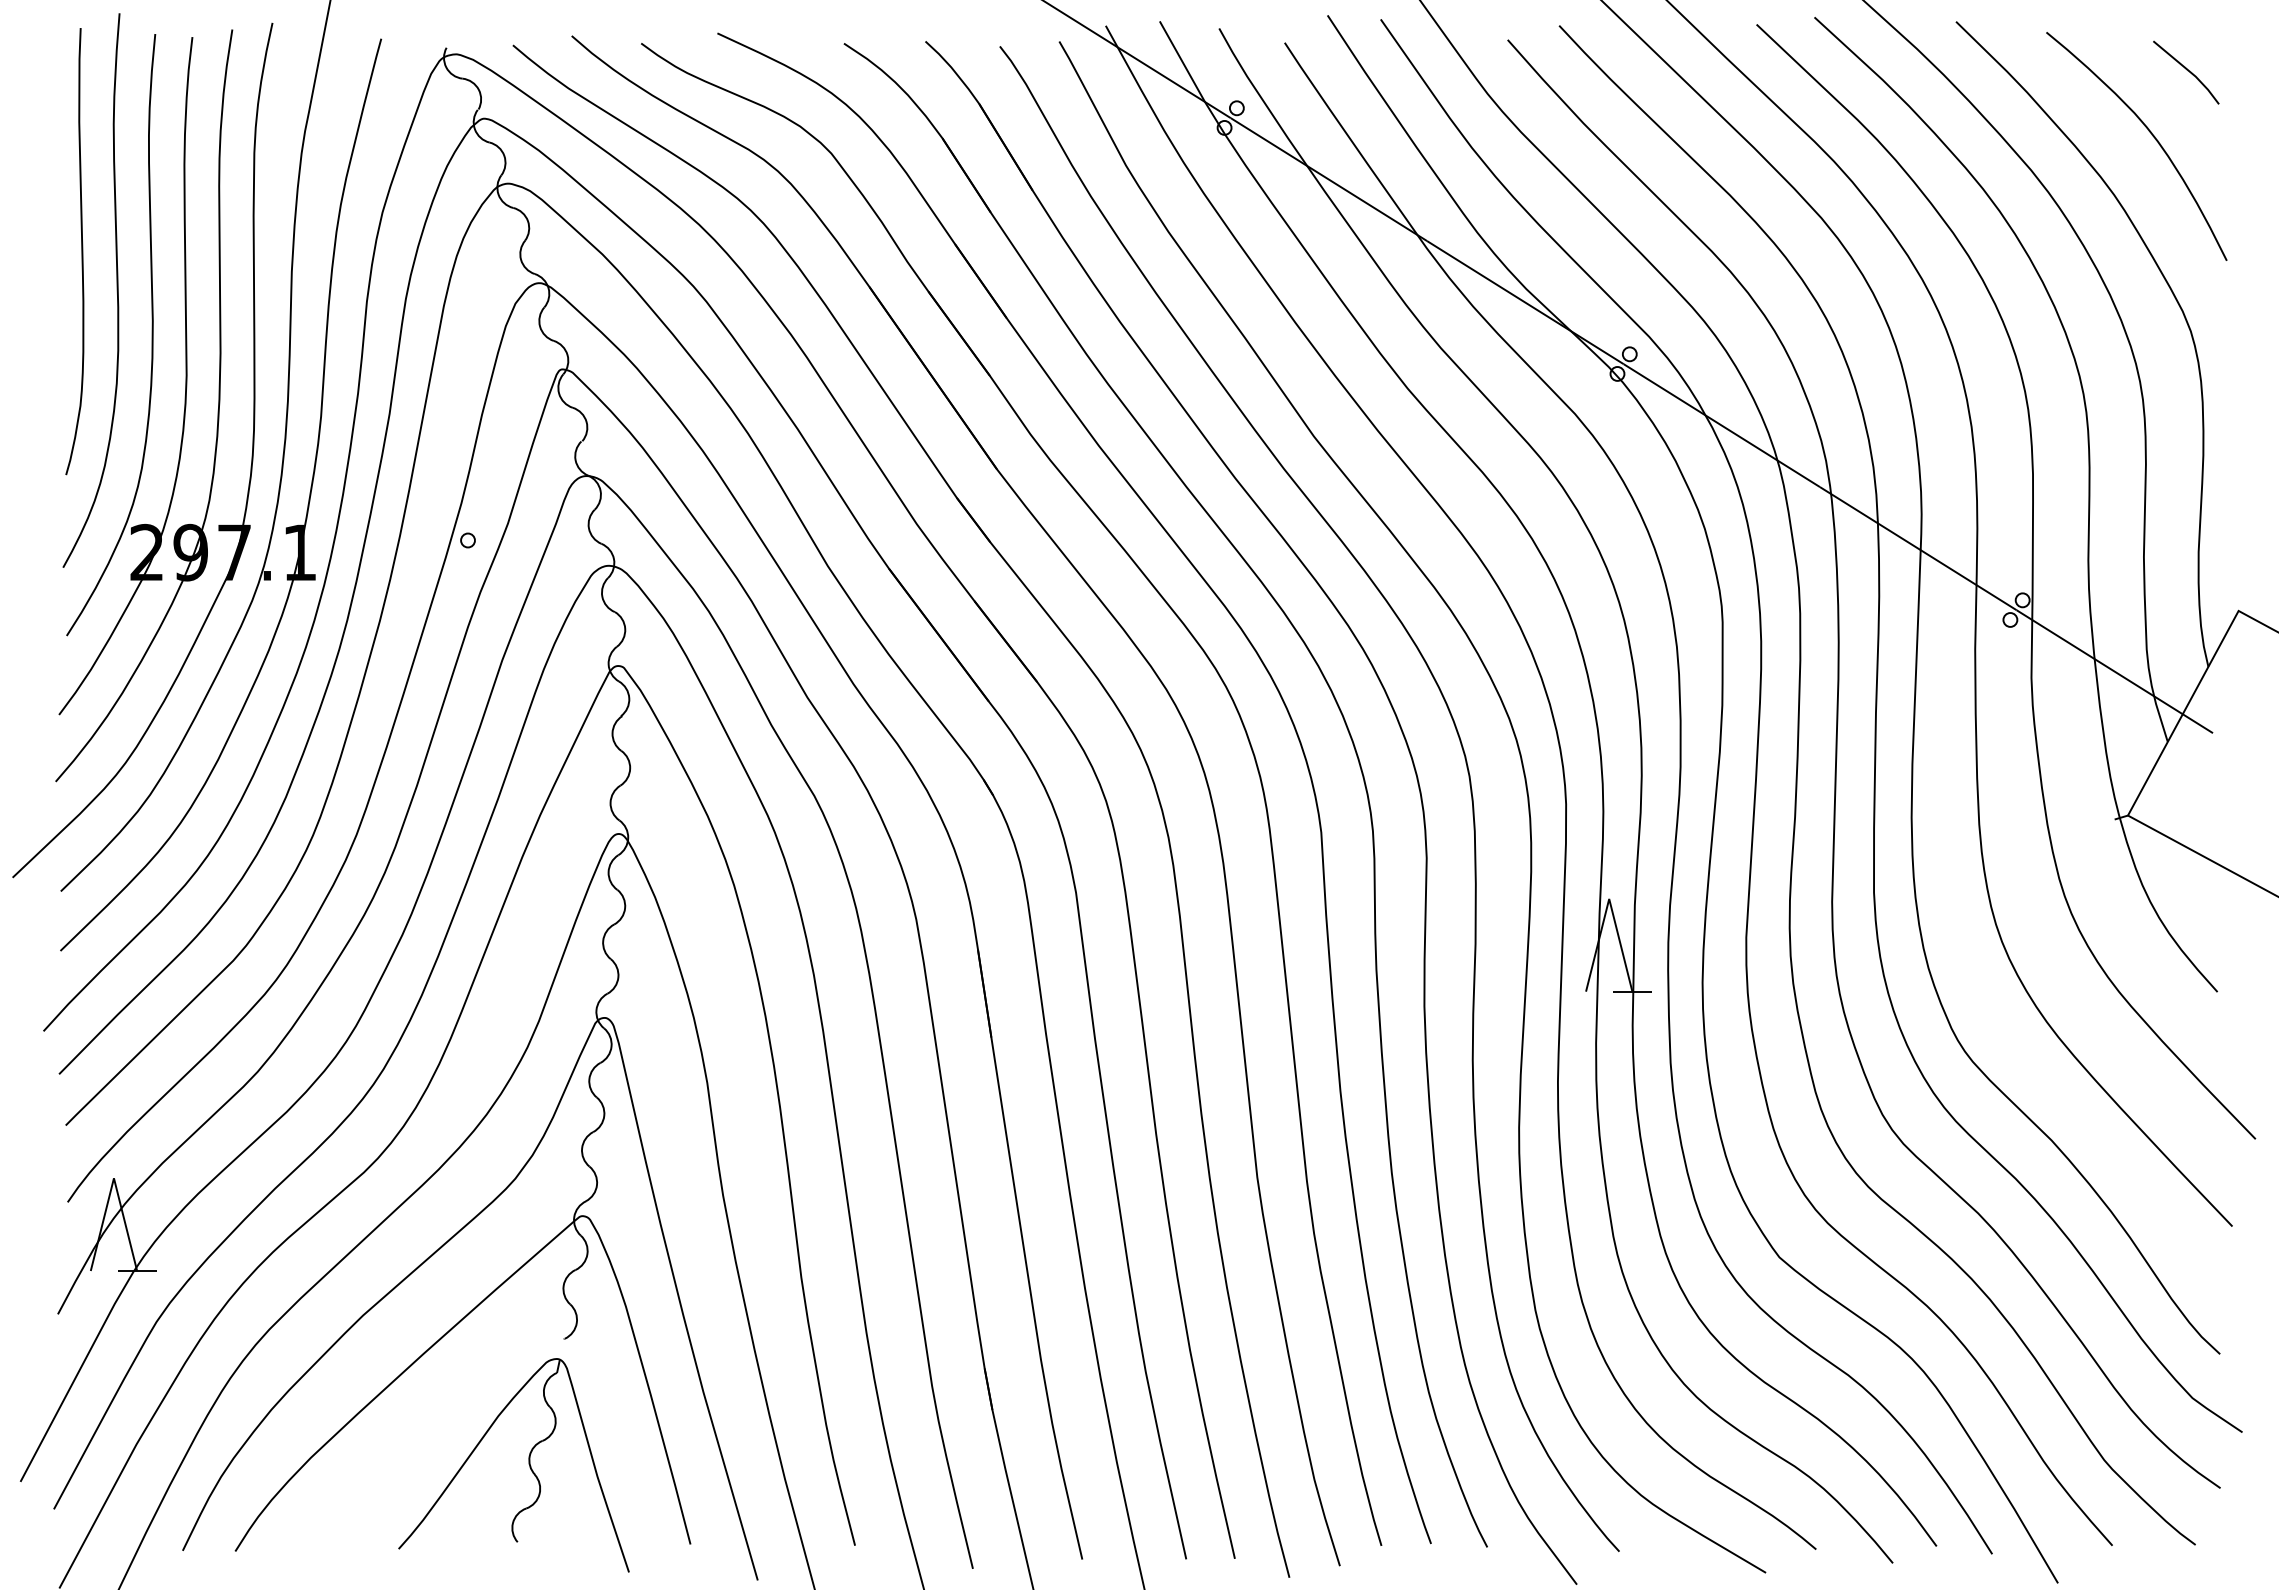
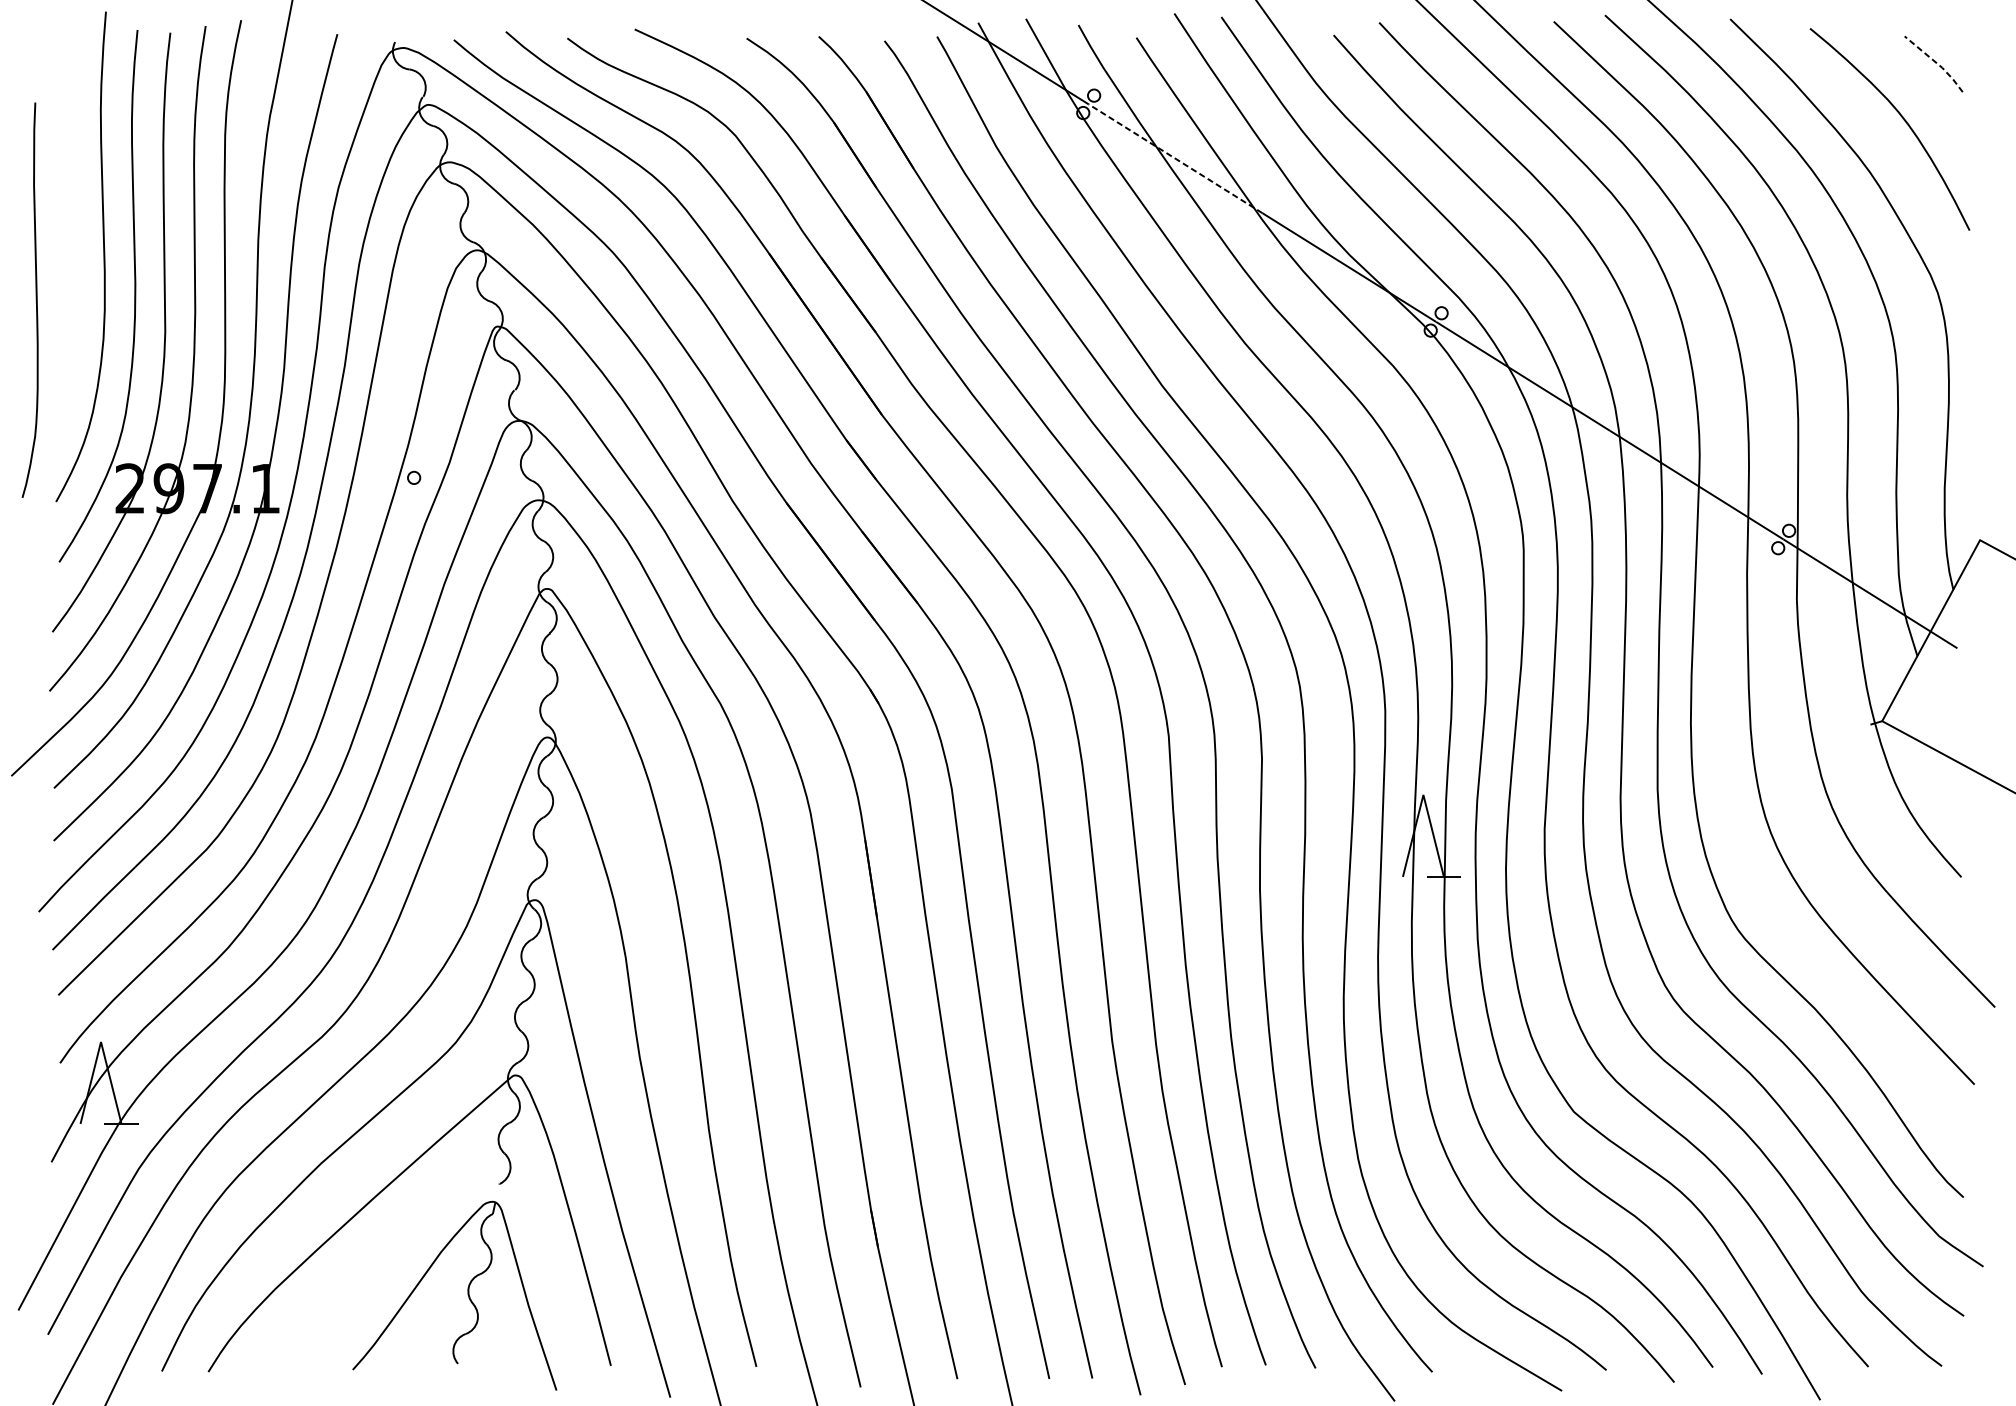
line: (2189, 71) -> (1936, 63), solid -> dashed
line: (1328, 179) -> (1175, 158), solid -> dashed
curve: (81, 251) -> (36, 300), moved

